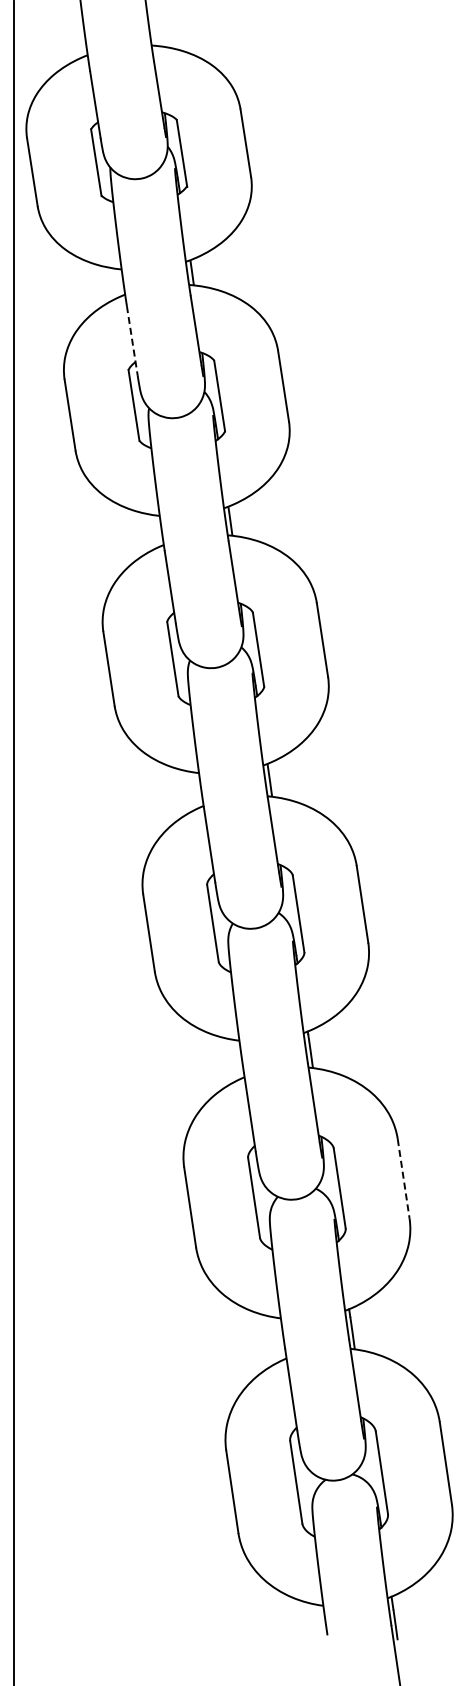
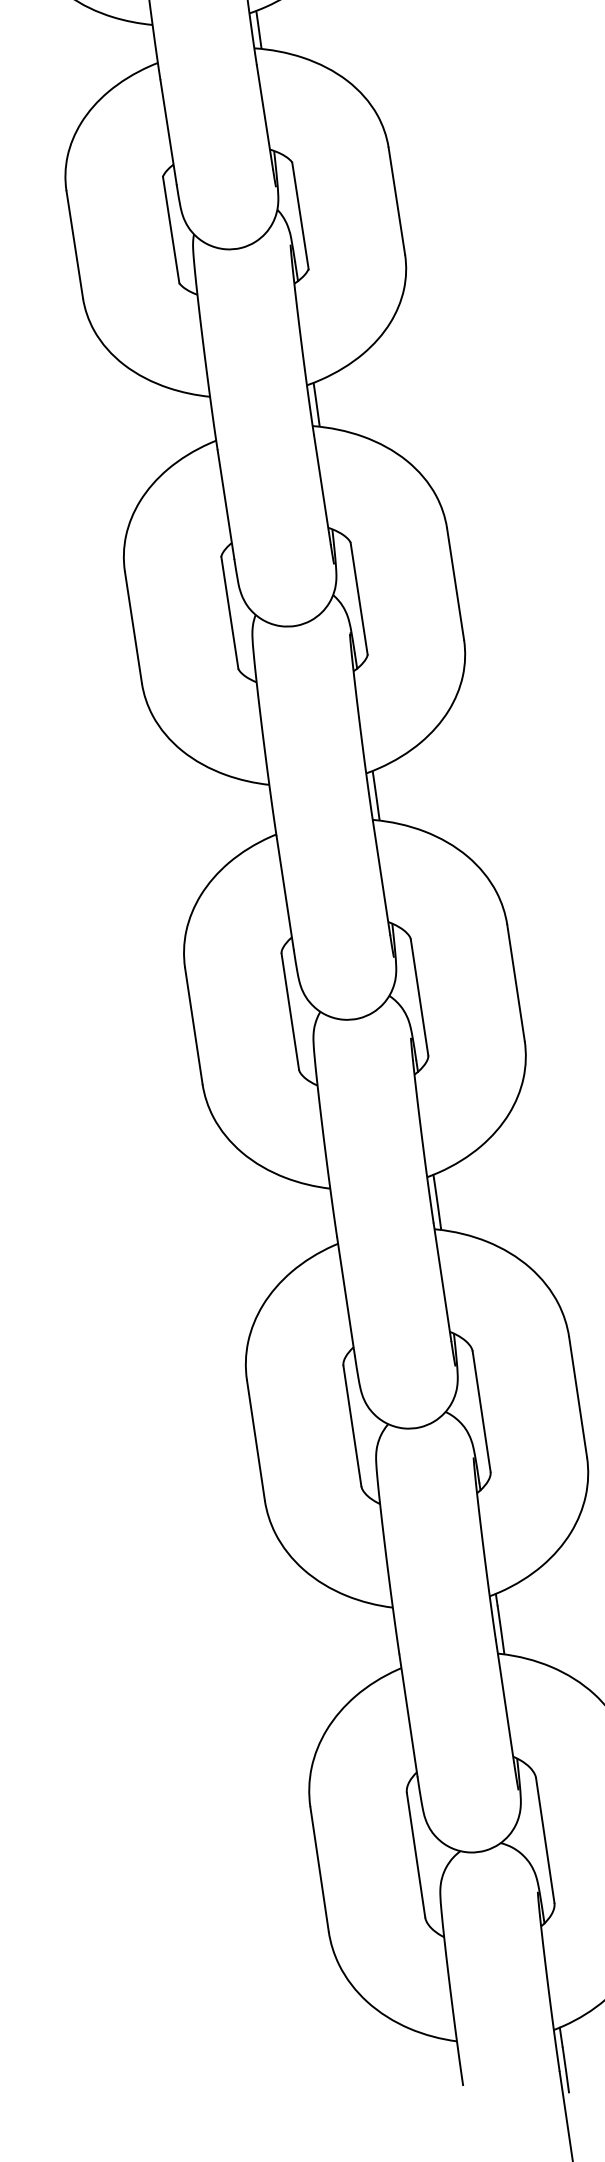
line: (132, 340) -> (168, 132), dashed -> solid
line: (403, 1179) -> (577, 1398), dashed -> solid

